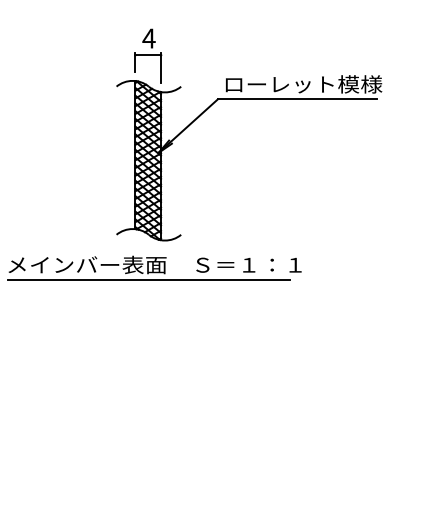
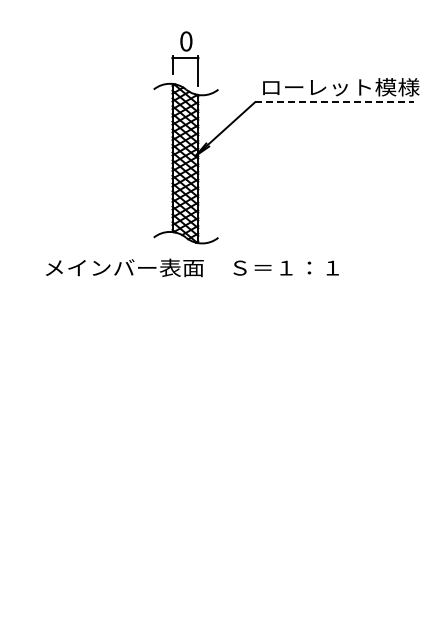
text: (148, 38) -> (185, 41), 4 -> 0
line: (297, 99) -> (334, 102), solid -> dashed
line: (149, 279) -> (186, 282), removed

